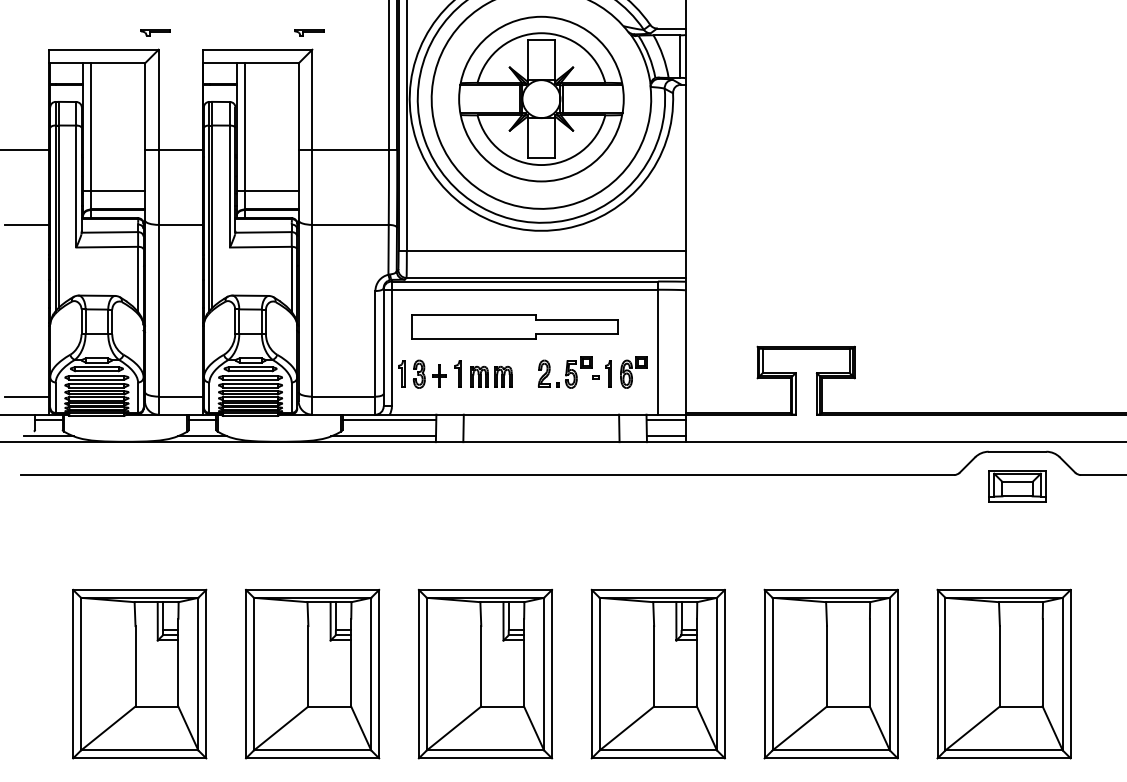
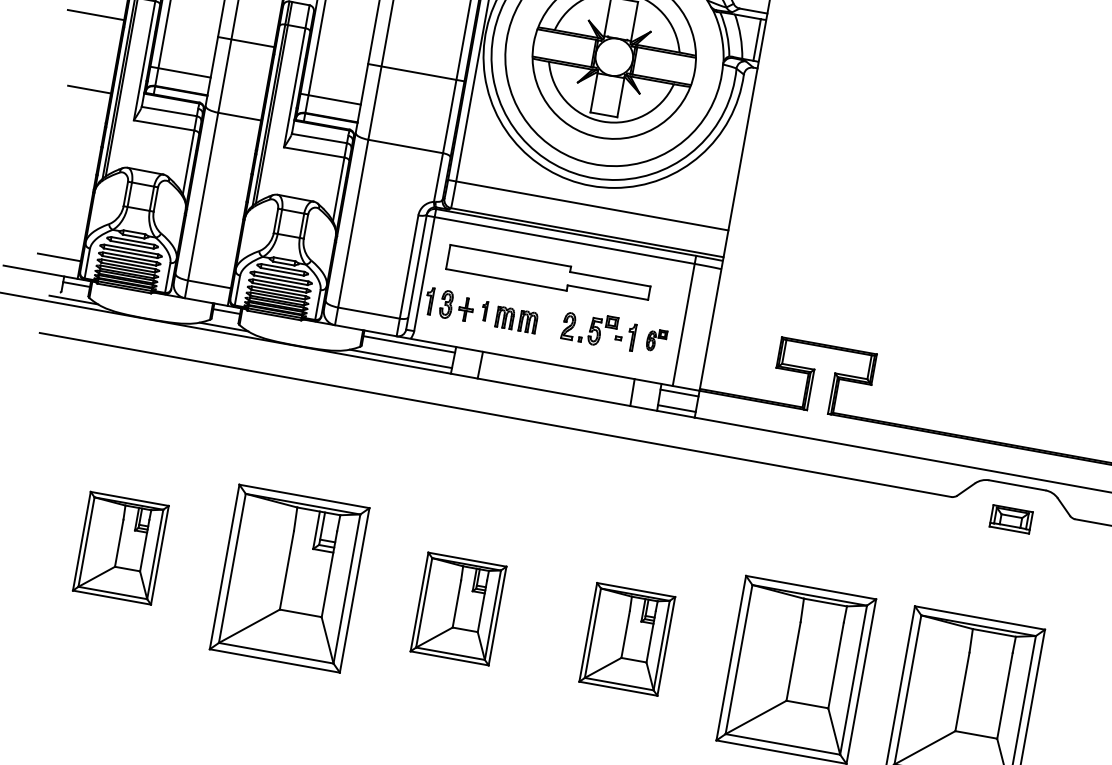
part: (633, 372) -> (656, 340), size x0.7
part: (457, 373) -> (484, 310), size x0.7
part: (1017, 486) -> (1011, 519), size x0.7
part: (139, 673) -> (120, 547), size x0.6
part: (485, 673) -> (458, 608), size x0.6
part: (657, 673) -> (626, 638), size x0.6

